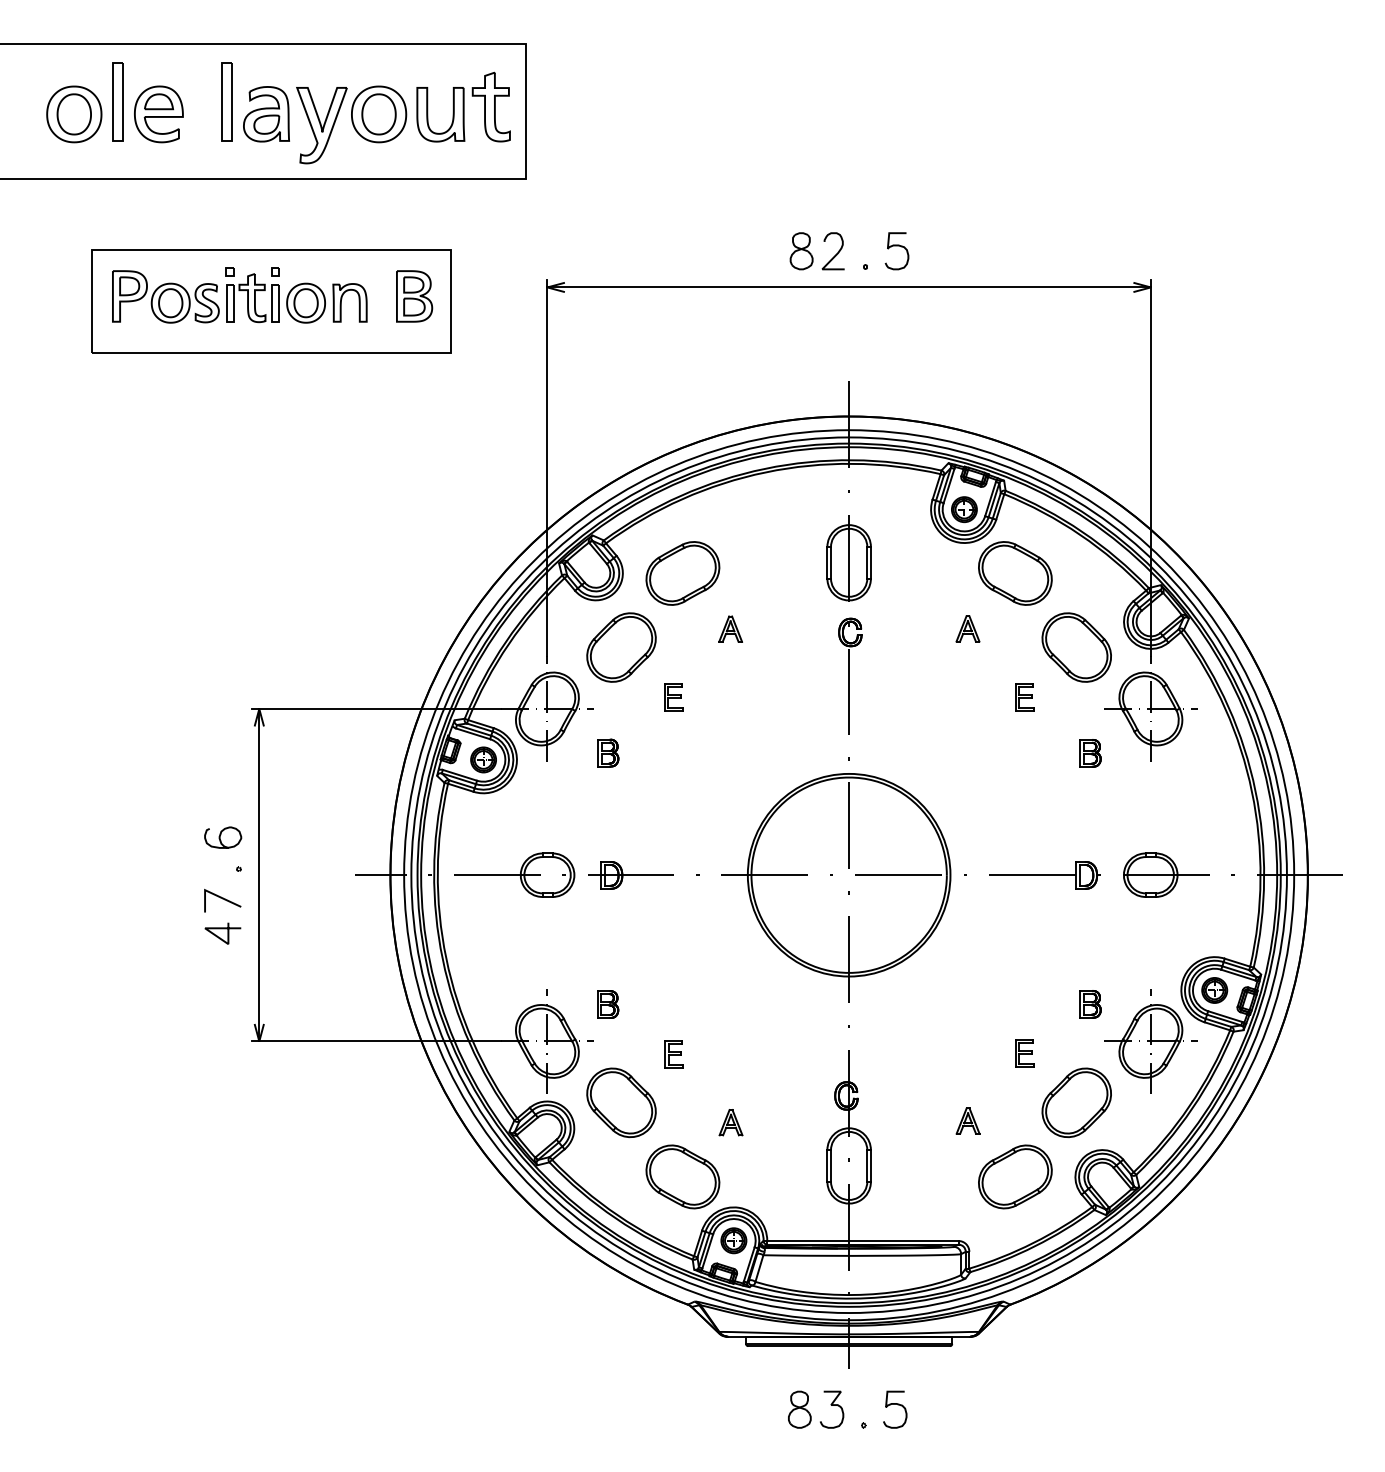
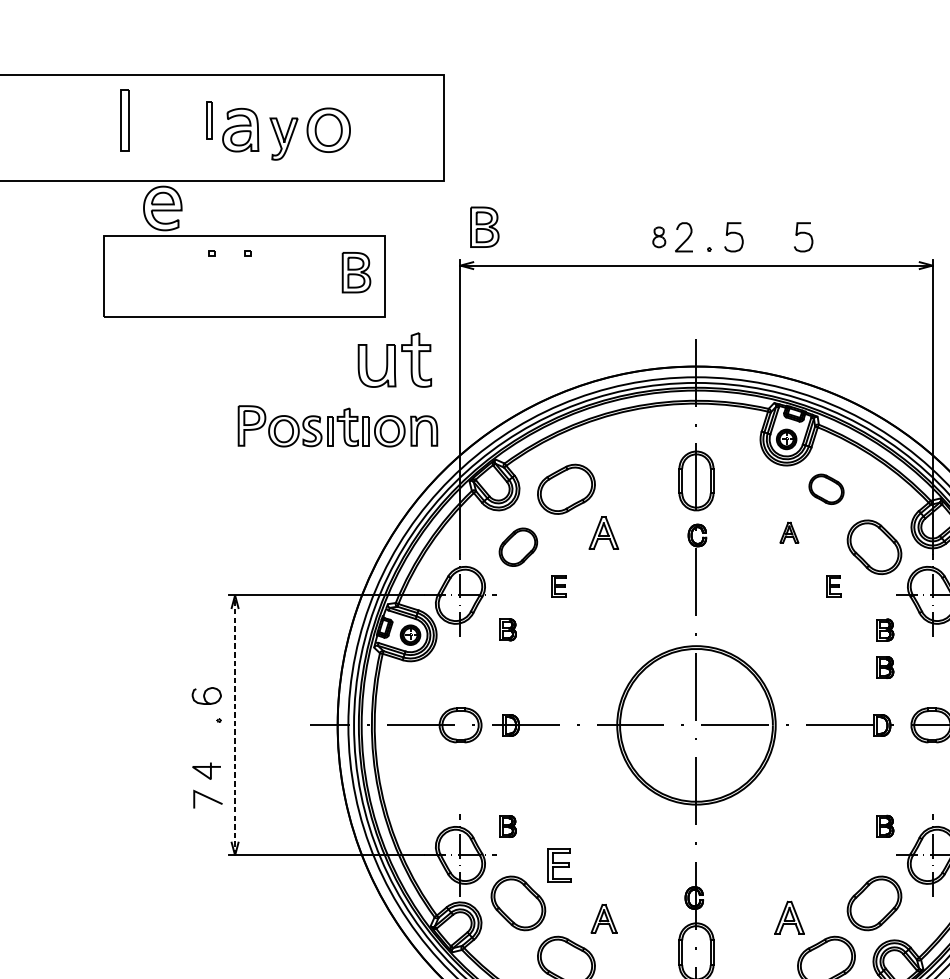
part: (226, 101) -> (209, 120), size x0.6
part: (463, 106) -> (394, 359), moved
part: (74, 114) -> (90, 130), removed
part: (158, 114) -> (162, 208), moved
part: (321, 125) -> (283, 138), size x0.7
part: (578, 238) -> (484, 227), added
curve: (985, 246) -> (803, 233), added
part: (801, 251) -> (659, 237), size x0.7
part: (239, 296) -> (337, 426), moved
part: (1015, 573) -> (826, 489), size x0.6
part: (730, 628) -> (603, 532), size x1.6
part: (621, 647) -> (518, 547), size x0.7
part: (1090, 801) -> (885, 667), added
line: (259, 874) -> (235, 724), solid -> dashed
line: (222, 899) -> (207, 798), moved
part: (1024, 1053) -> (833, 864), removed
part: (673, 1054) -> (559, 865), size x1.6
part: (967, 1120) -> (789, 917), size x1.6
part: (730, 1122) -> (603, 918), size x1.4

